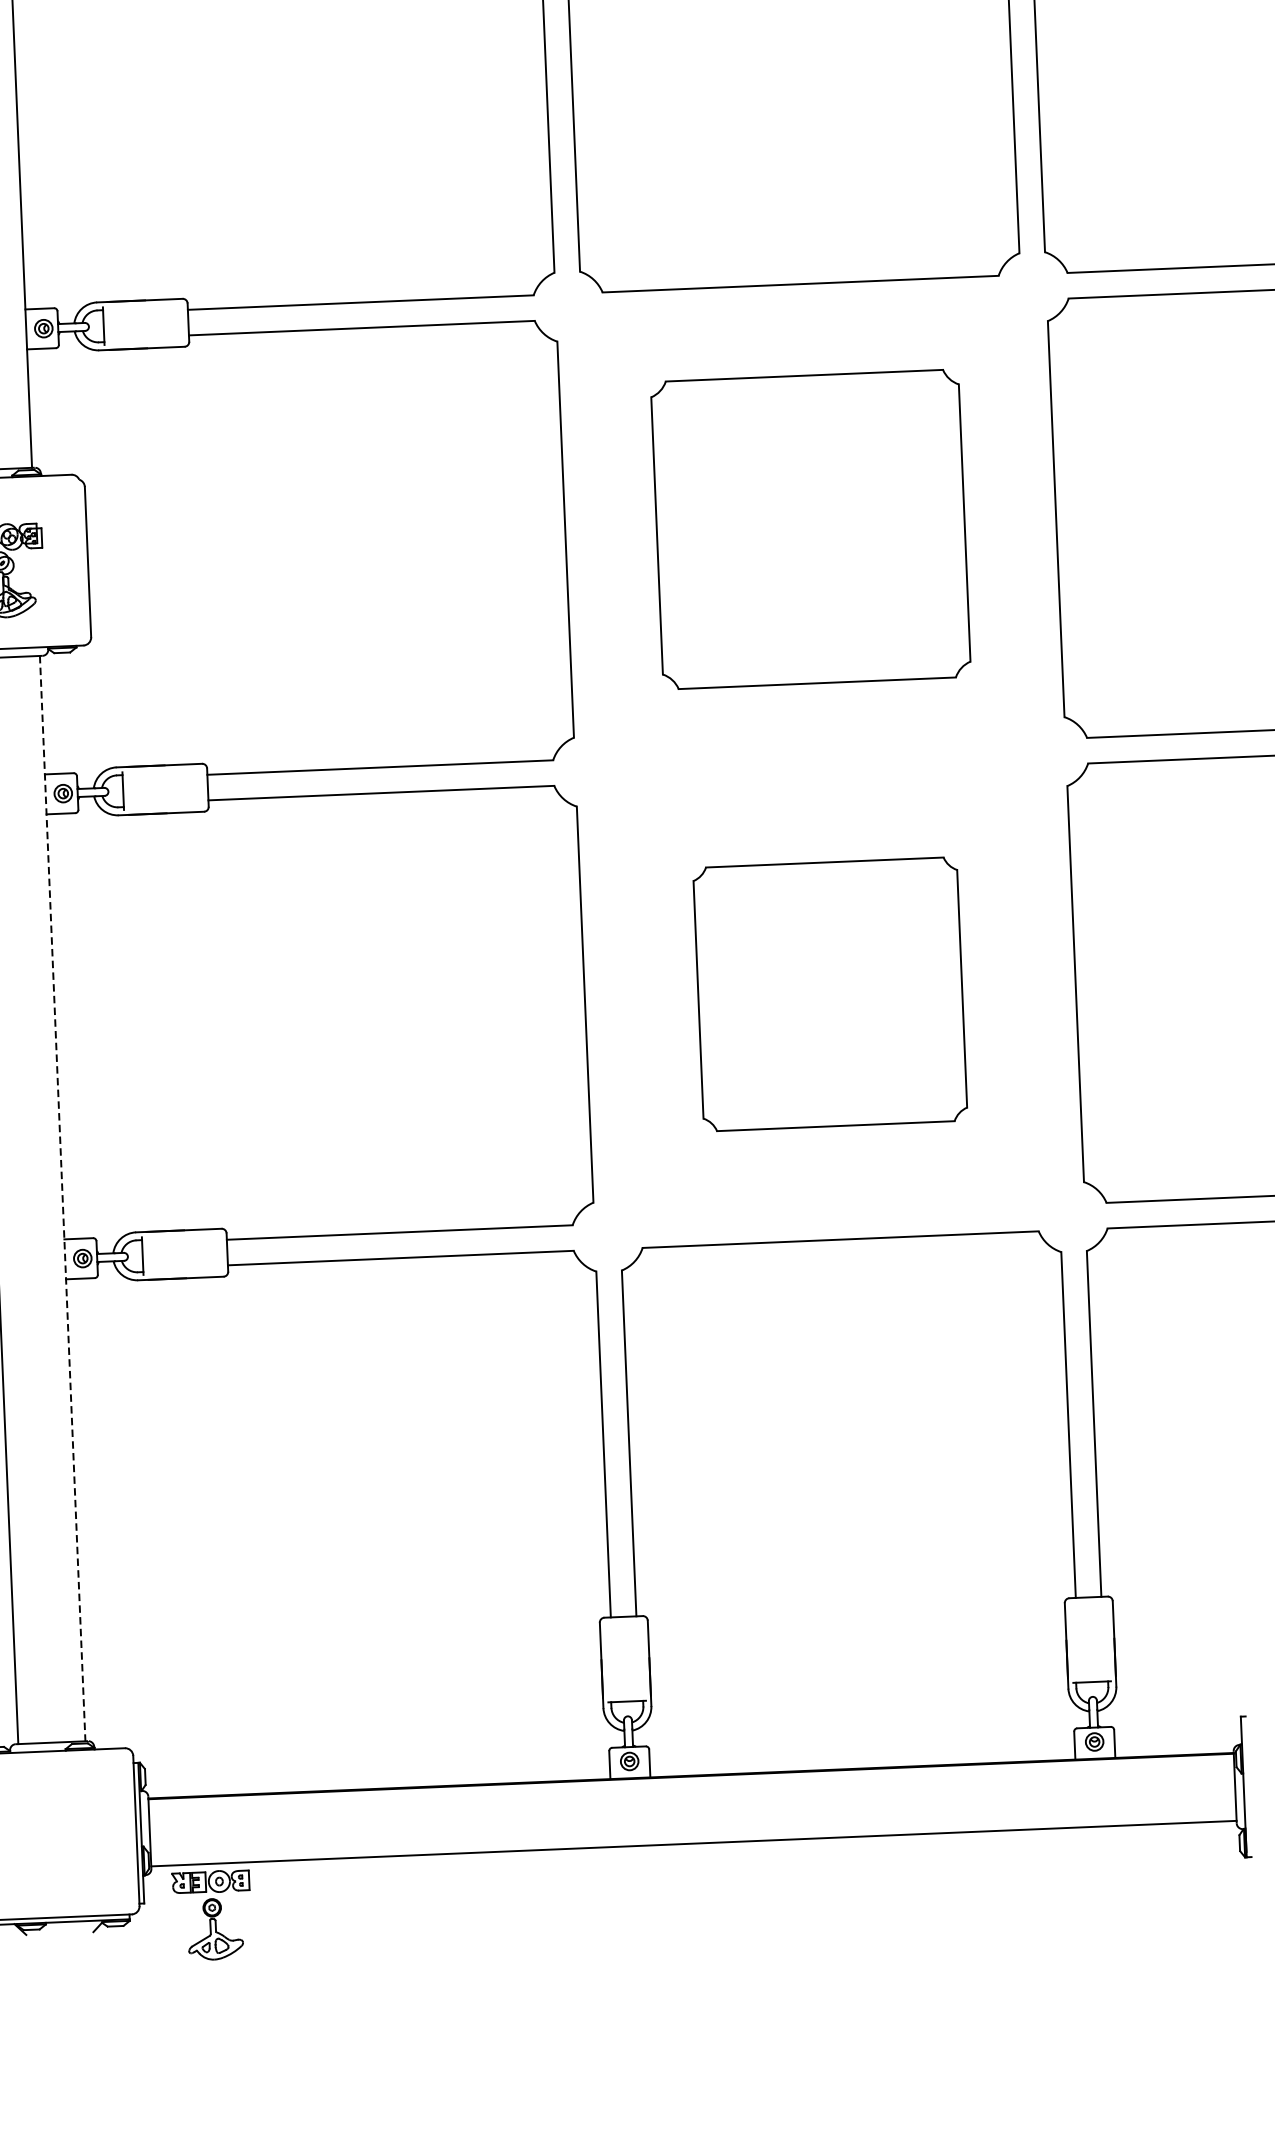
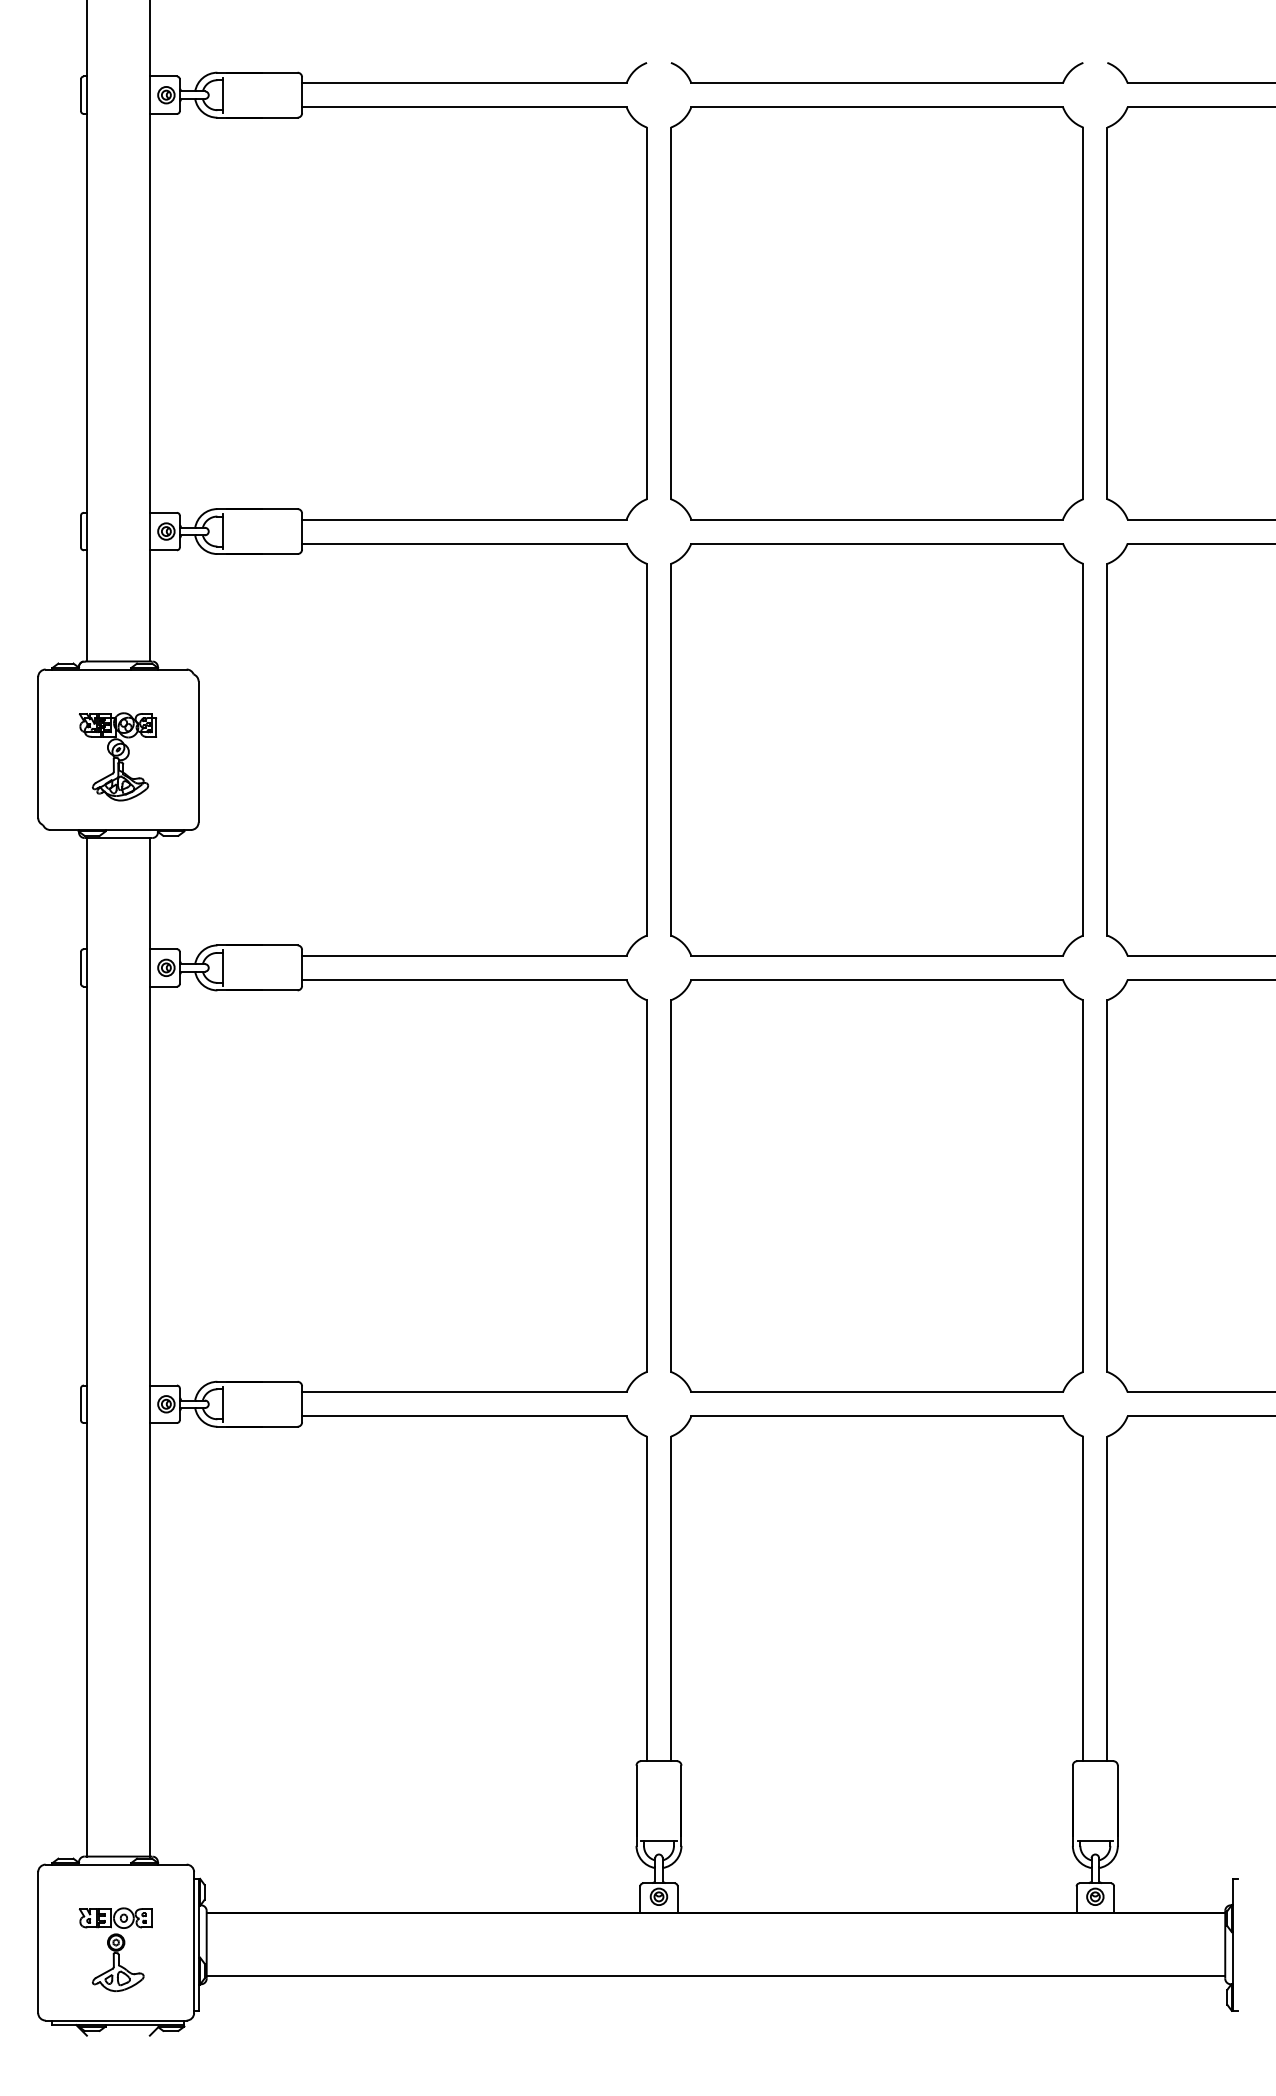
part: (810, 529) -> (876, 749), size x1.43
part: (829, 993) -> (876, 1185), size x1.67
line: (62, 1198) -> (149, 1347), dashed -> solid
part: (211, 1915) -> (115, 1949), moved

